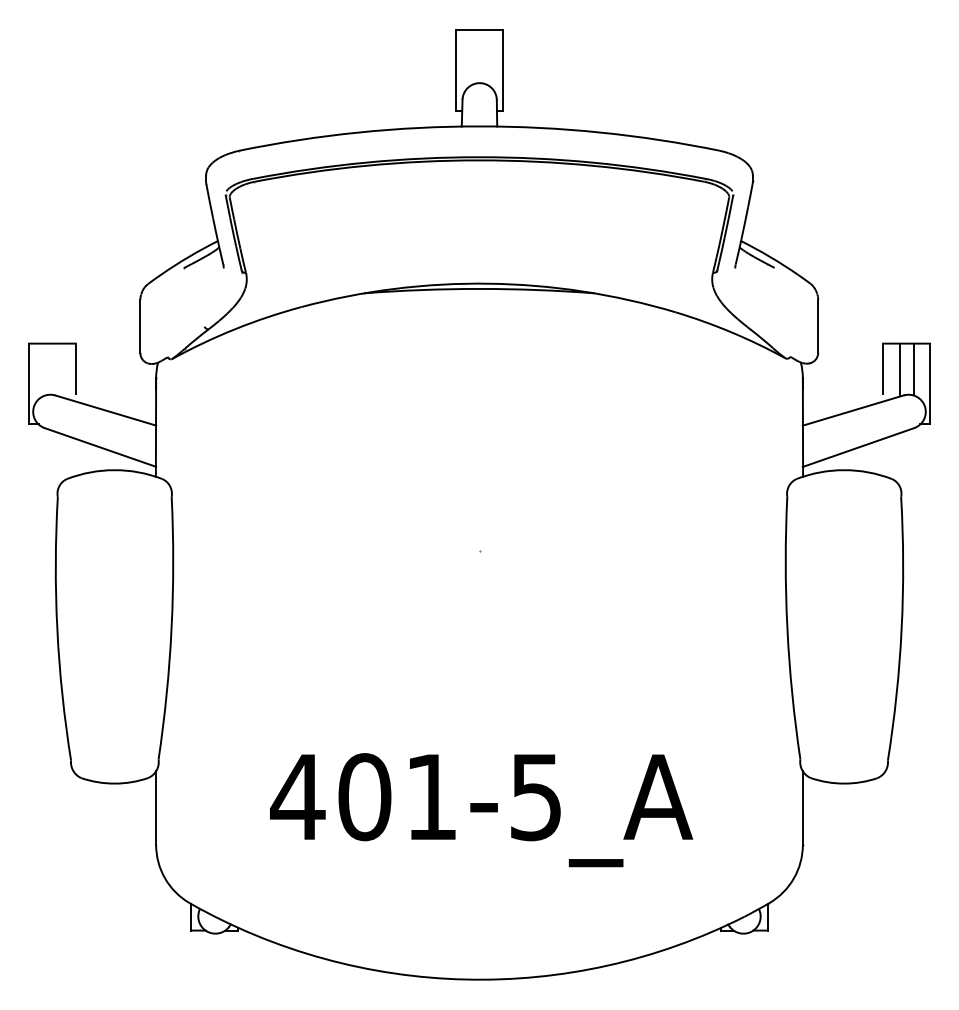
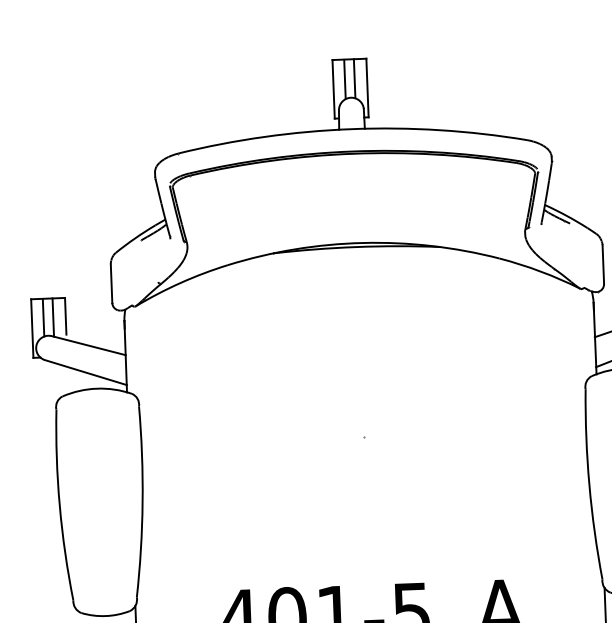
line: (485, 56) -> (354, 78), added
line: (472, 57) -> (345, 79), added
line: (44, 369) -> (43, 317), added
line: (58, 369) -> (53, 317), added

